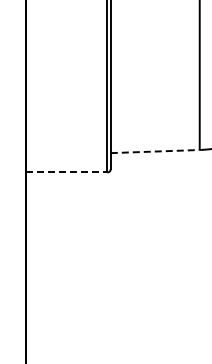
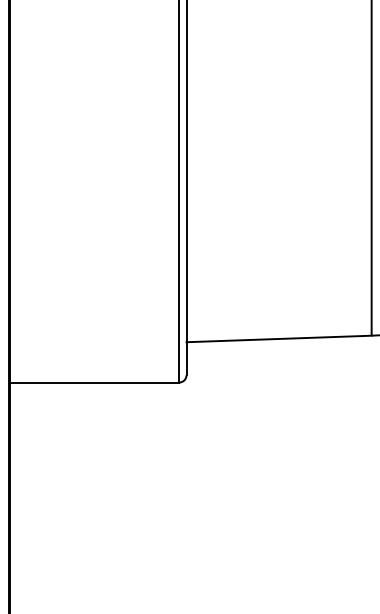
line: (155, 151) -> (279, 338), dashed -> solid
line: (66, 172) -> (94, 382), dashed -> solid

